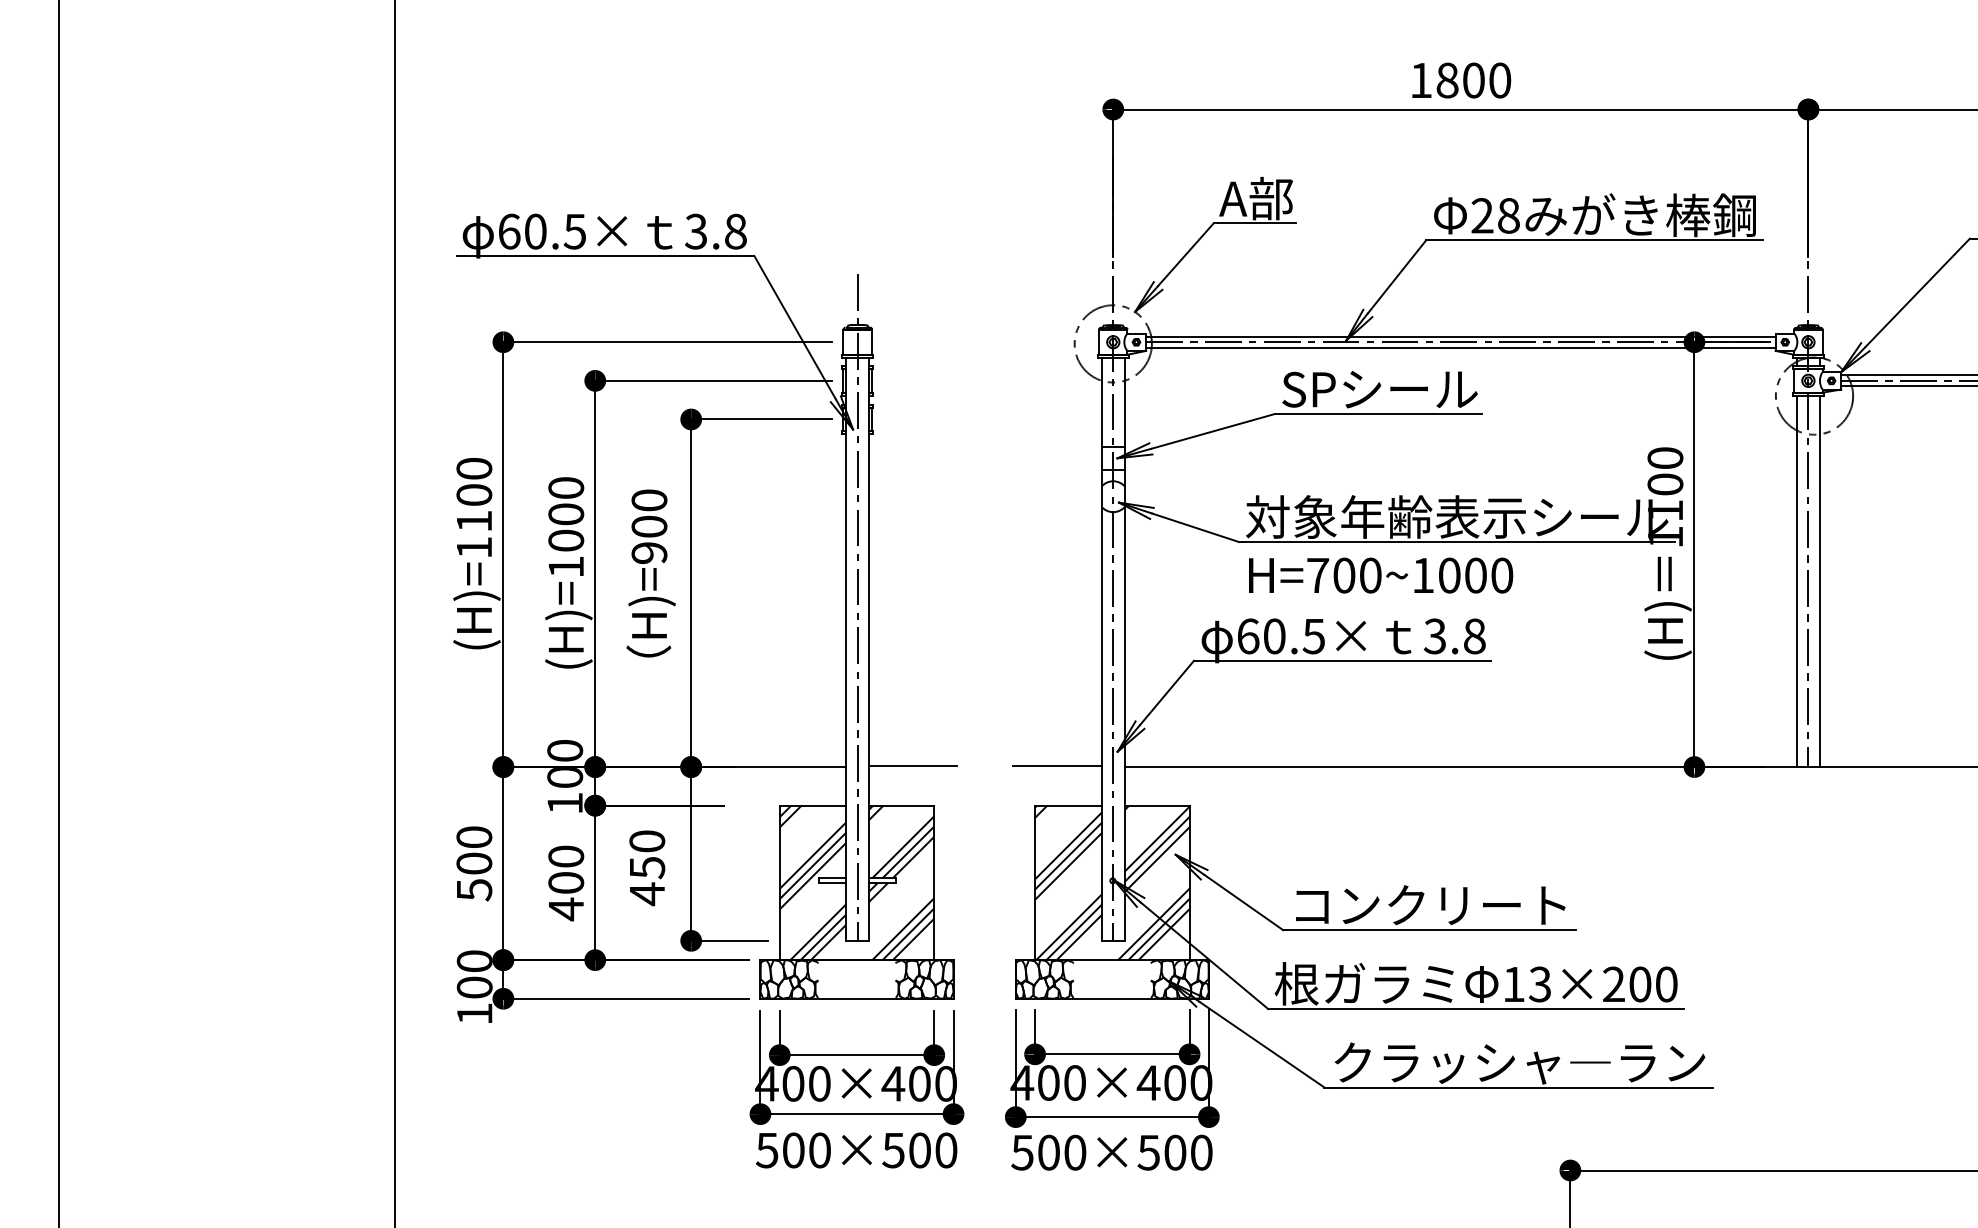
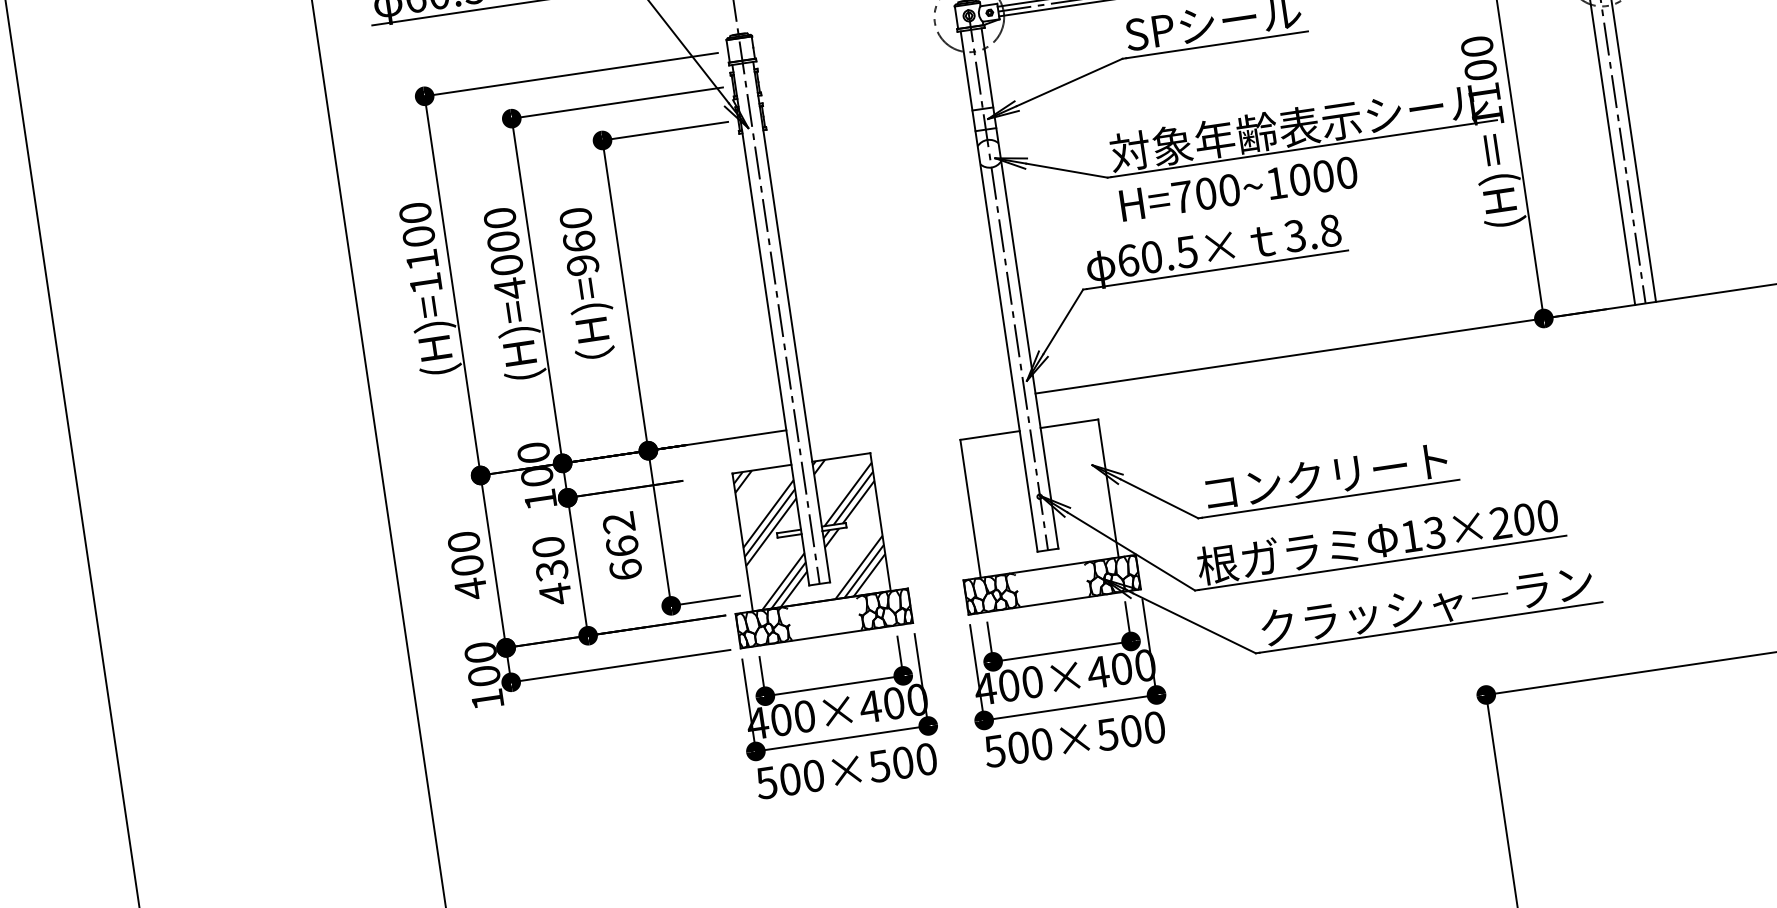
text: (649, 526) -> (579, 241), H)=900 -> H)=960
text: (566, 567) -> (510, 289), (H)=1000 -> (H)=4000
line: (913, 766) -> (846, 420), removed
line: (1056, 766) -> (974, 402), removed
text: (647, 868) -> (622, 547), 450 -> 662
hatch: (1112, 882) -> (1039, 498), removed
text: (566, 883) -> (552, 571), 400 -> 430
text: (474, 890) -> (471, 589), 500 -> 400

